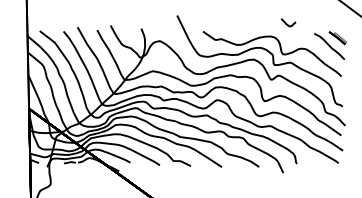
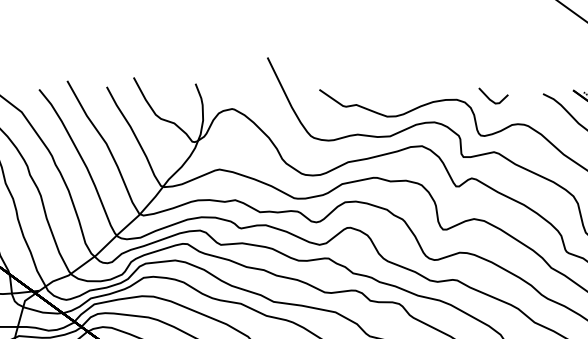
line: (287, 23) -> (491, 97), moved

